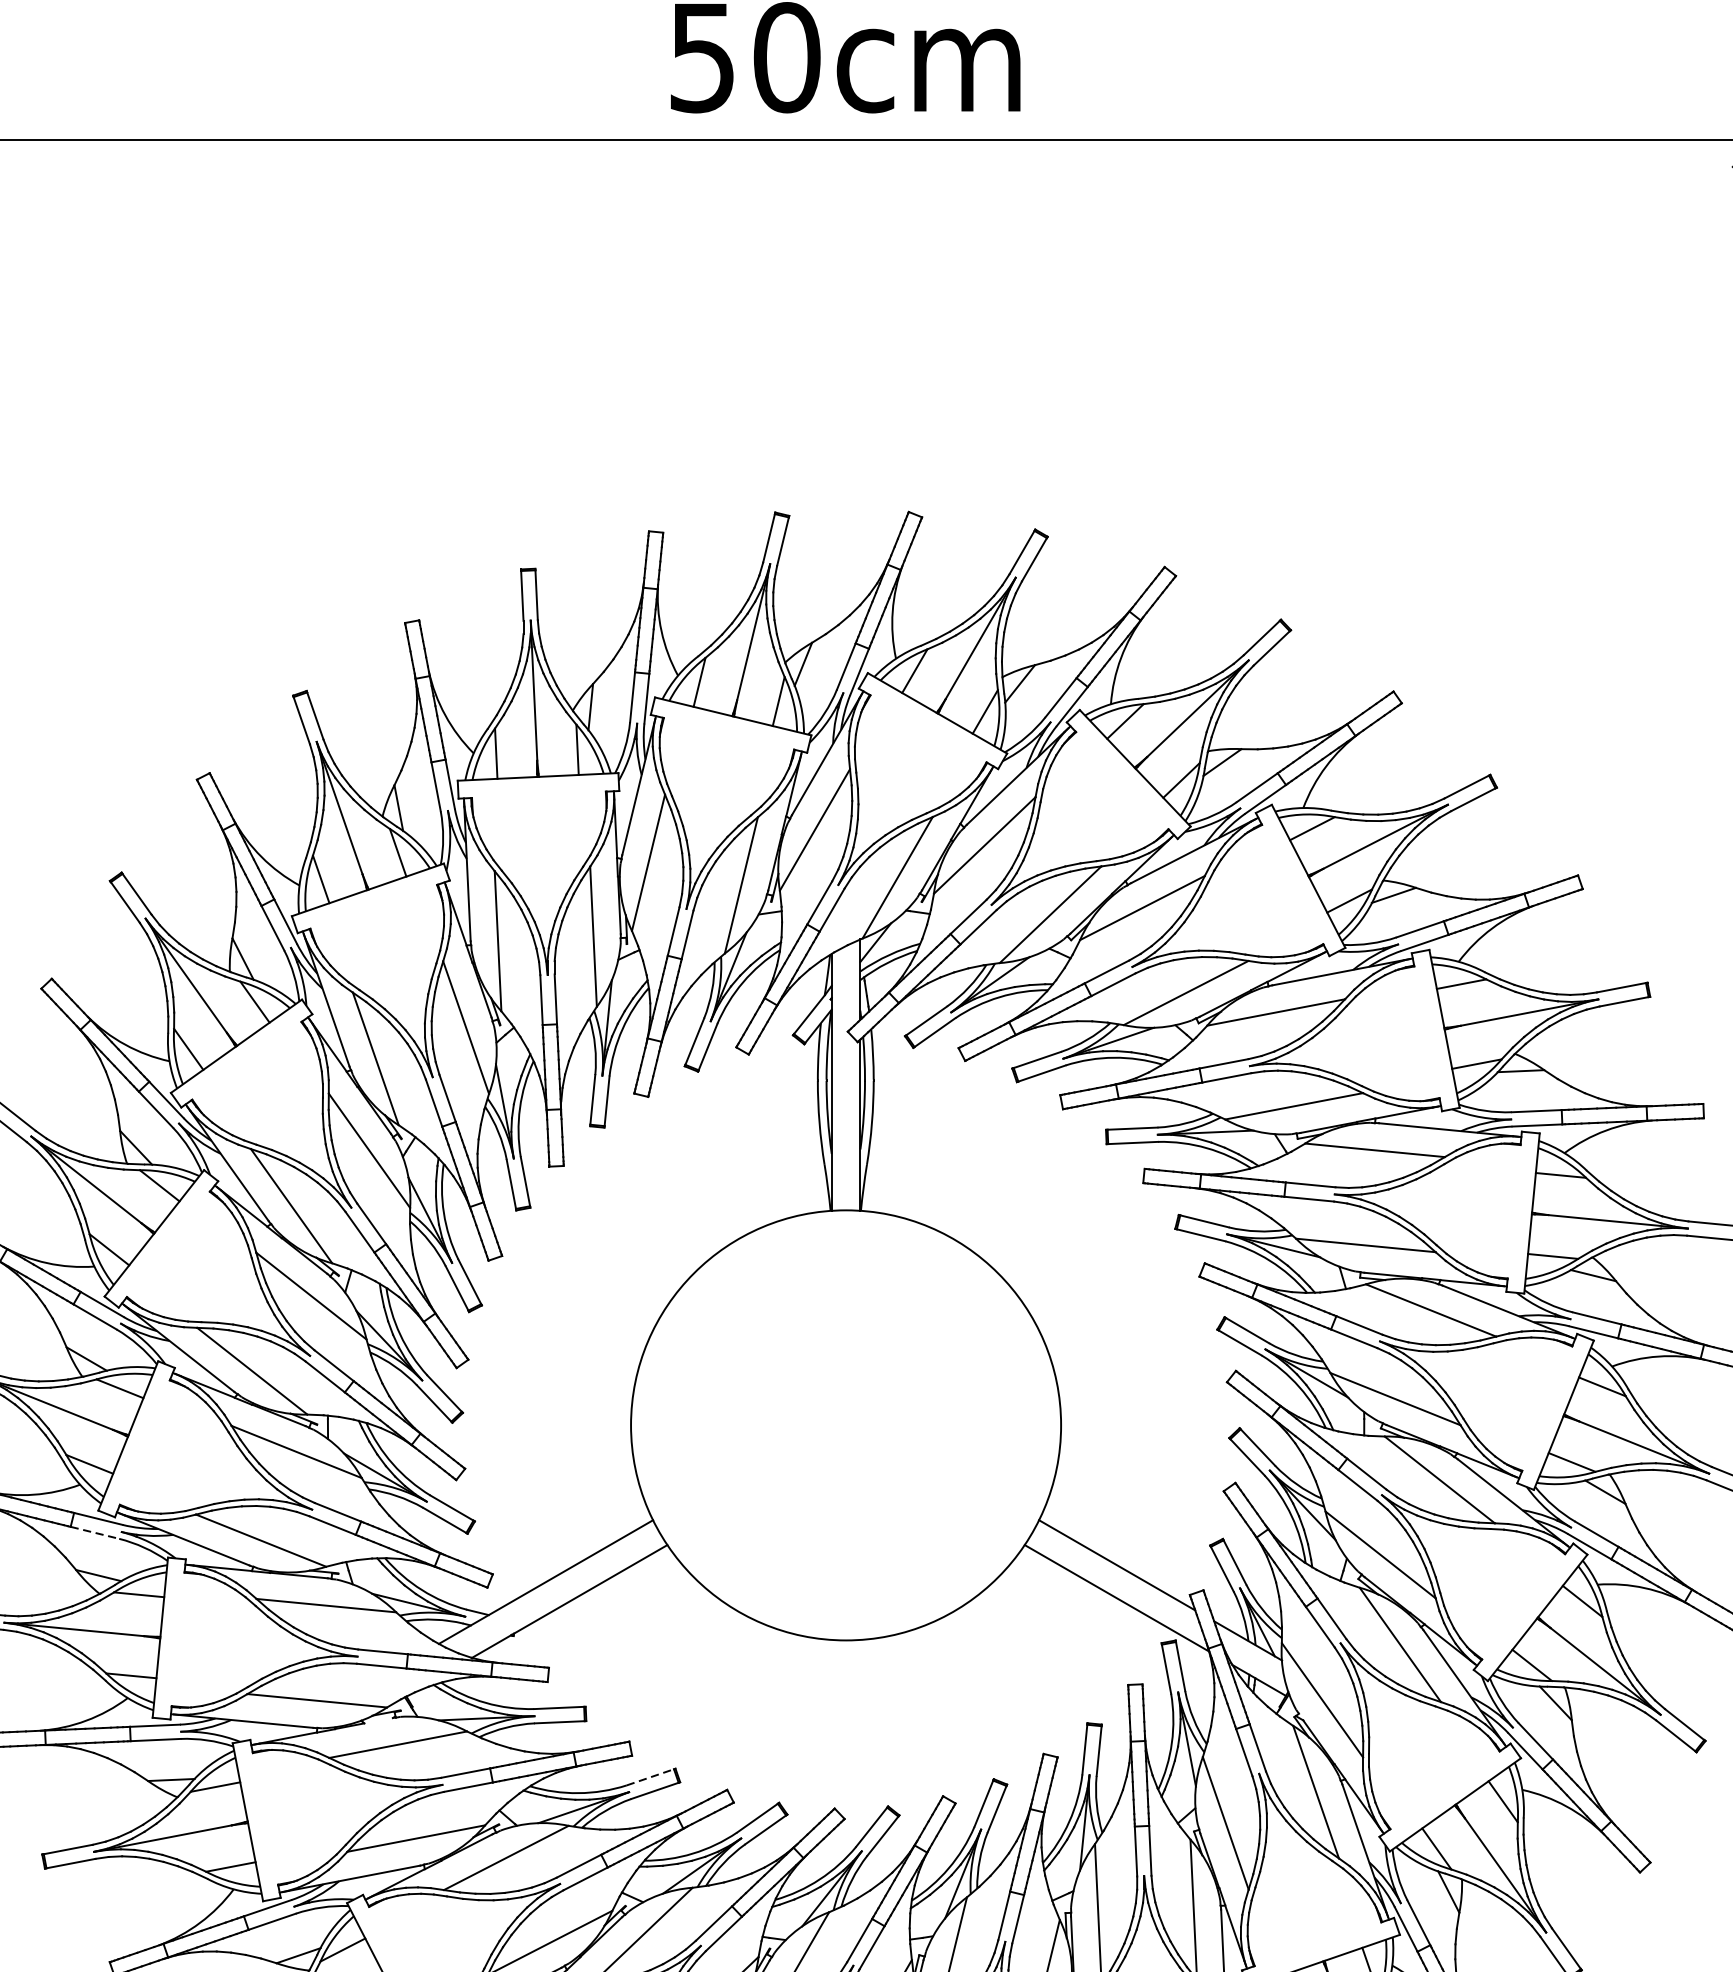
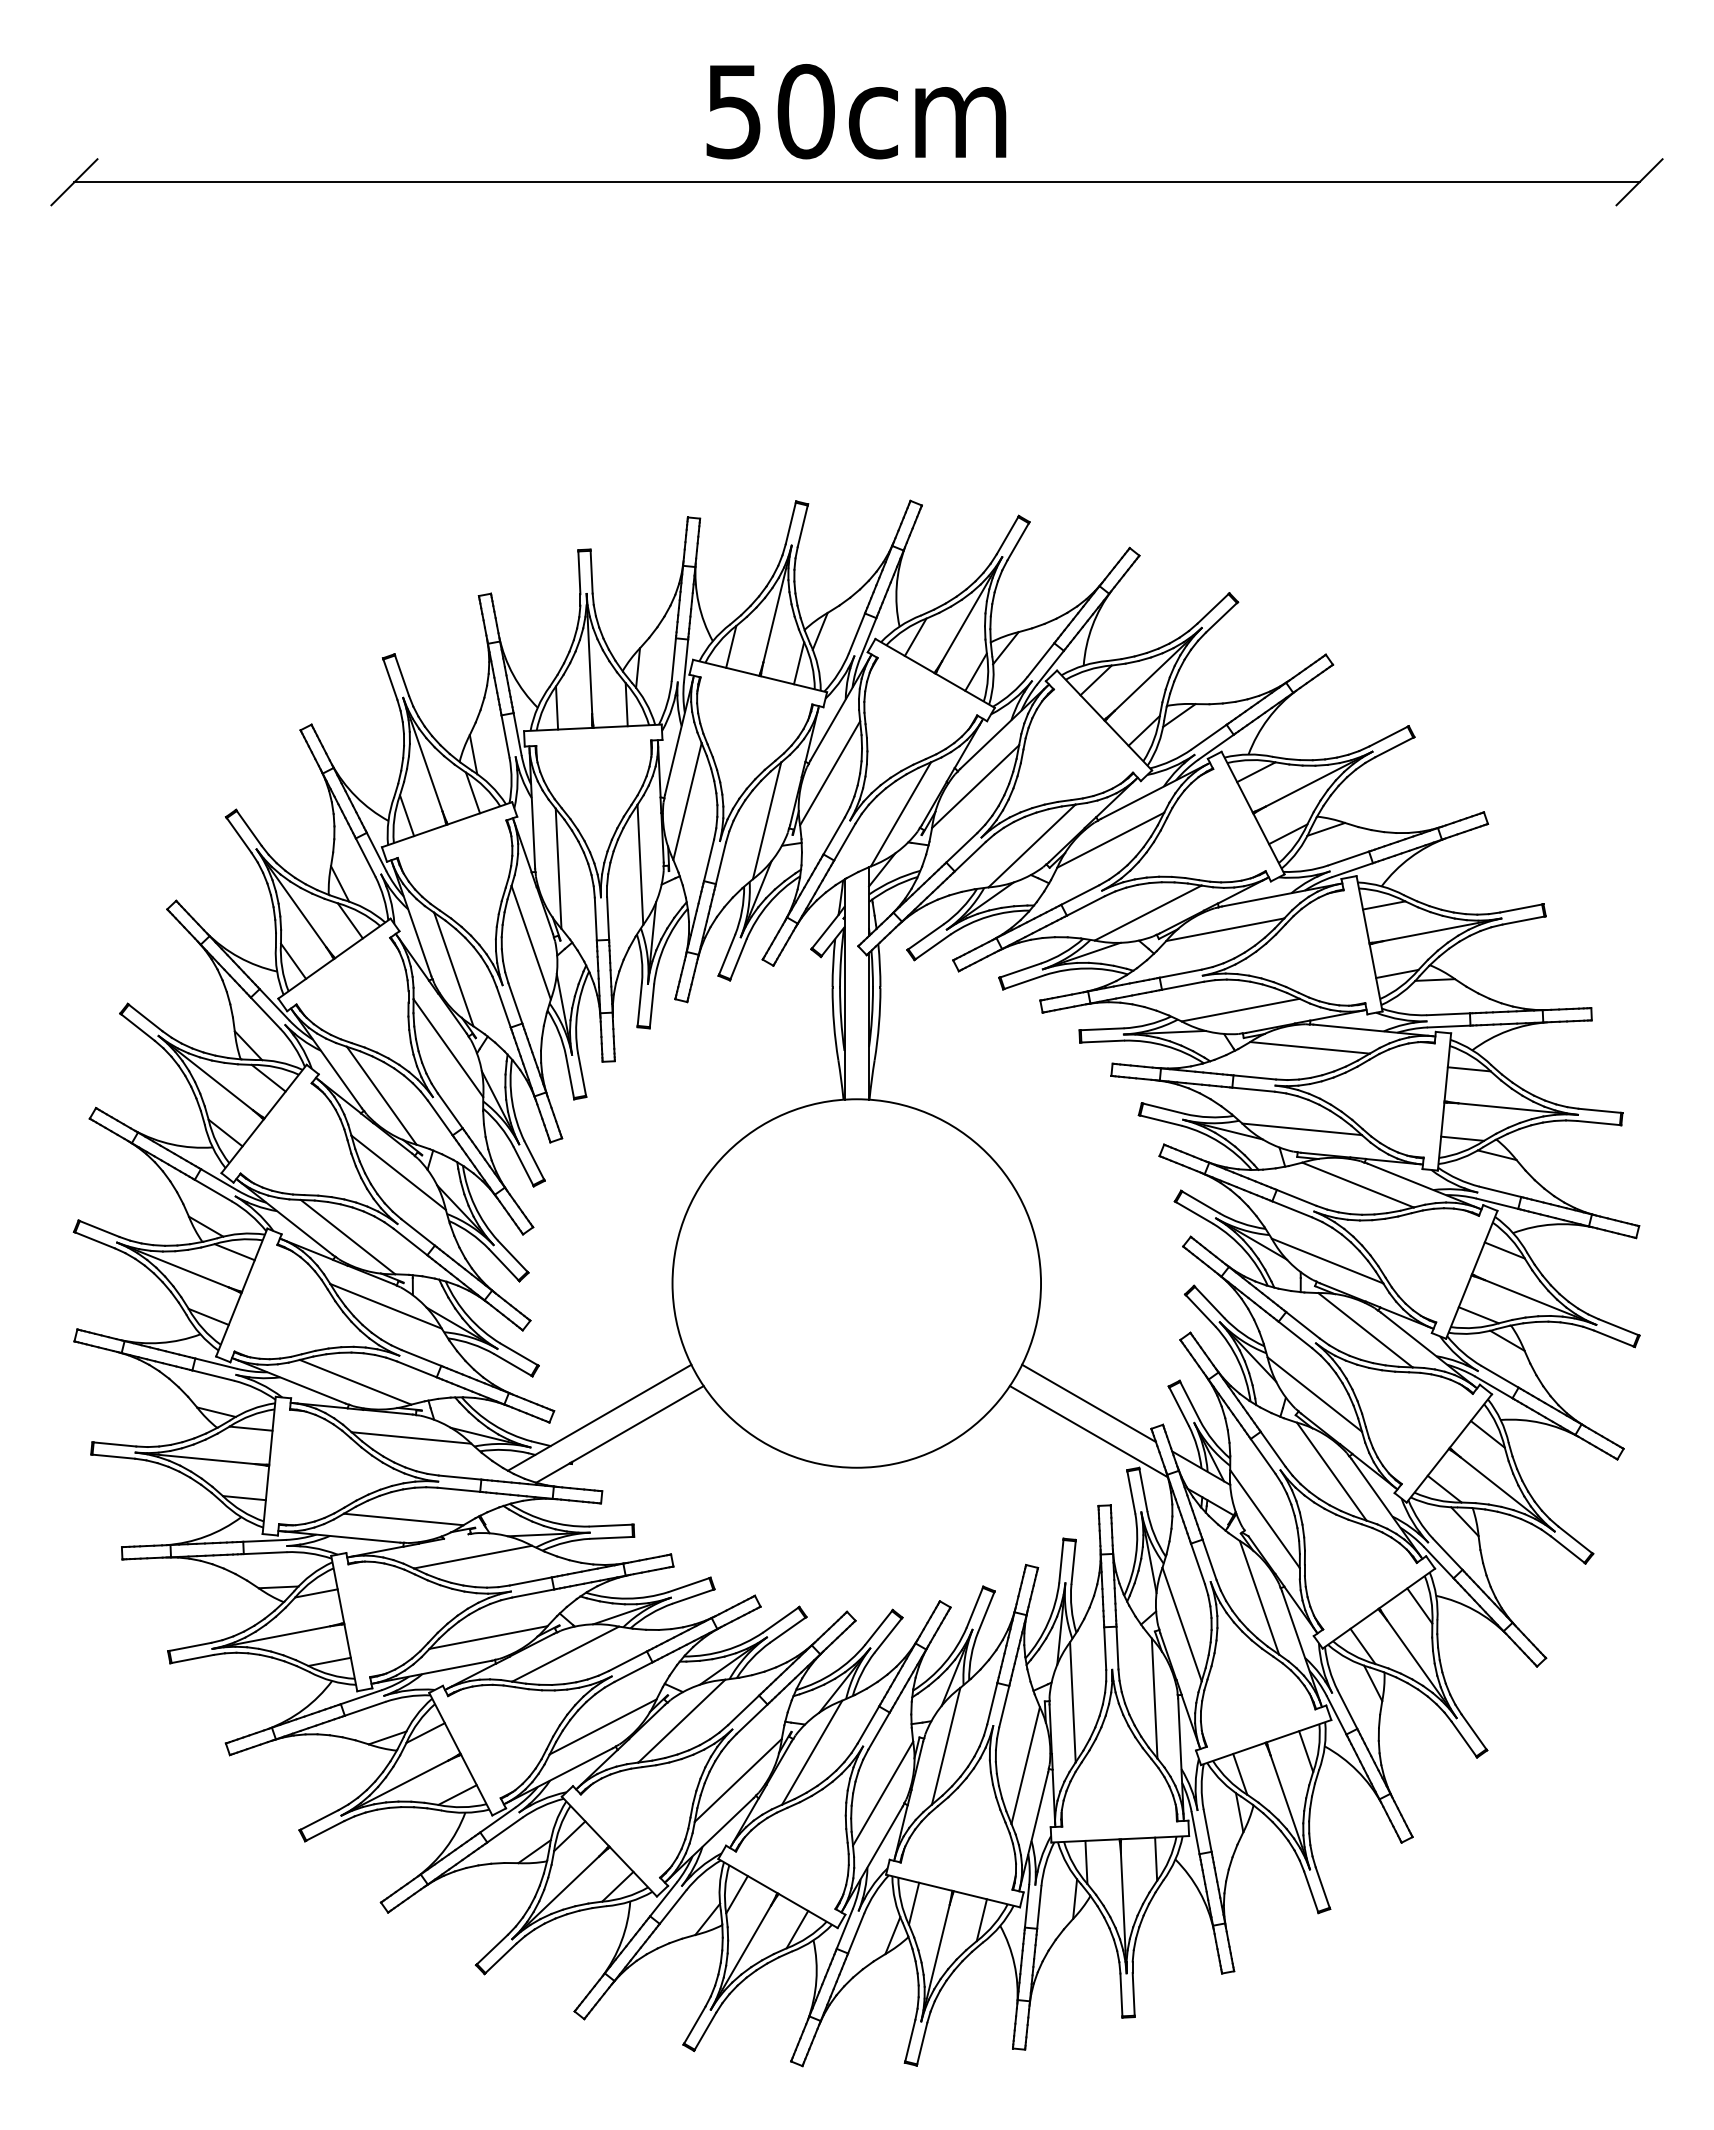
line: (95, 1532) -> (213, 1375), dashed -> solid
line: (650, 1776) -> (689, 1584), dashed -> solid

